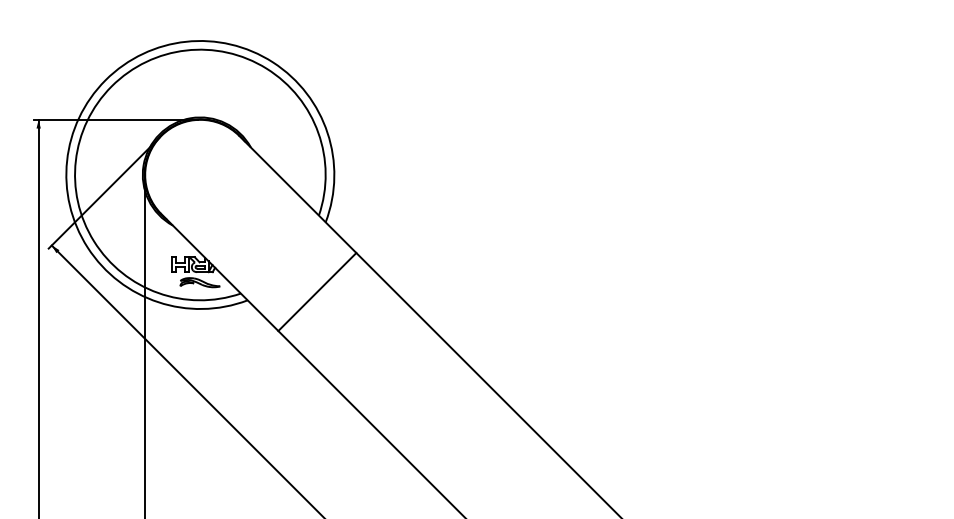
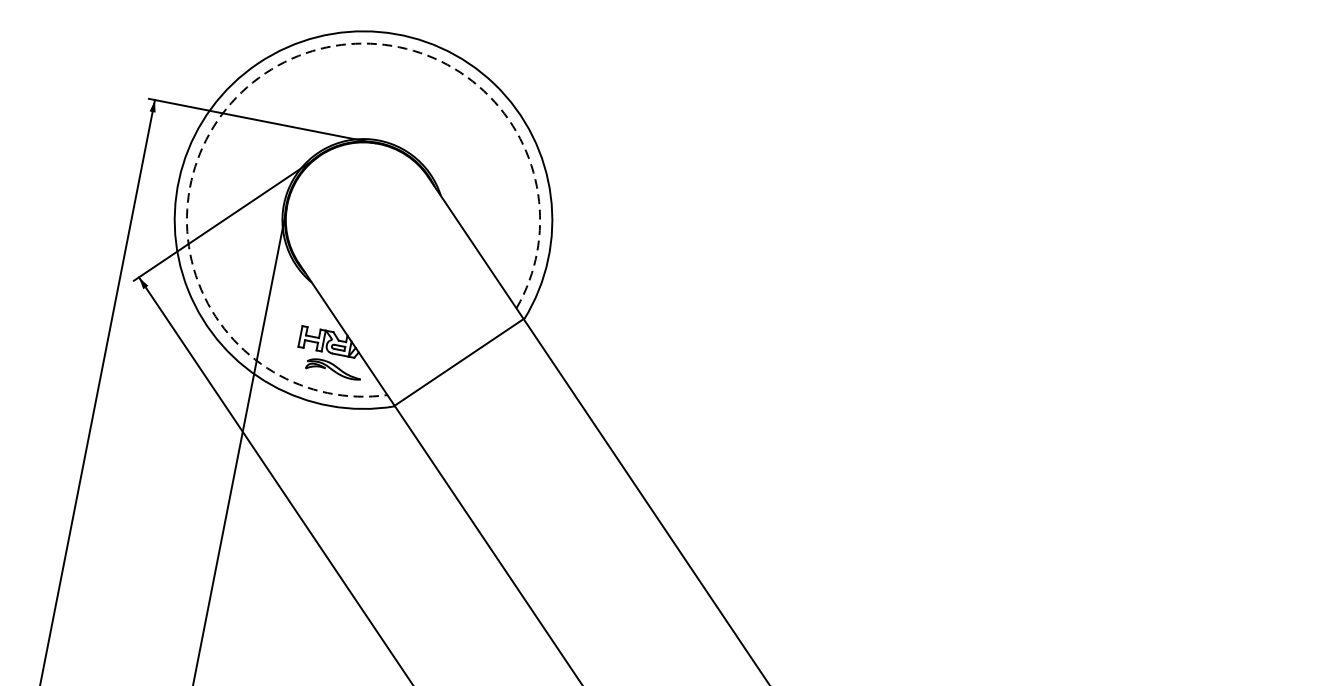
arc: (111, 86) -> (264, 73), solid -> dashed
line: (317, 292) -> (459, 363), moved

